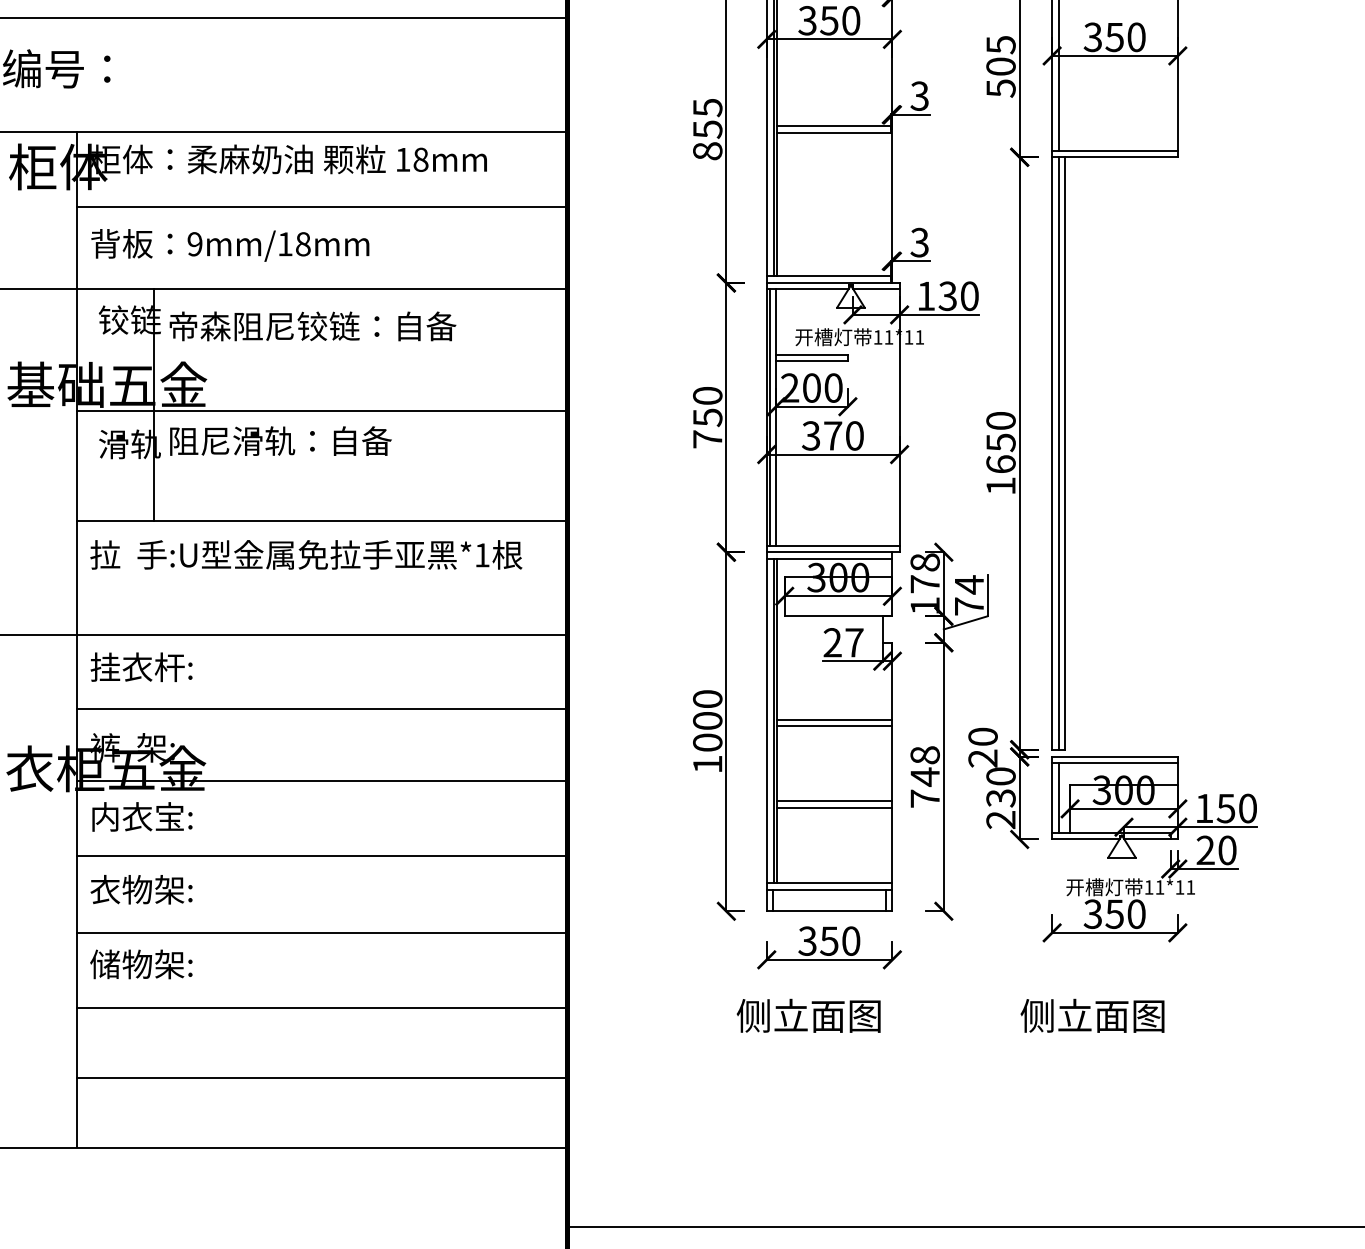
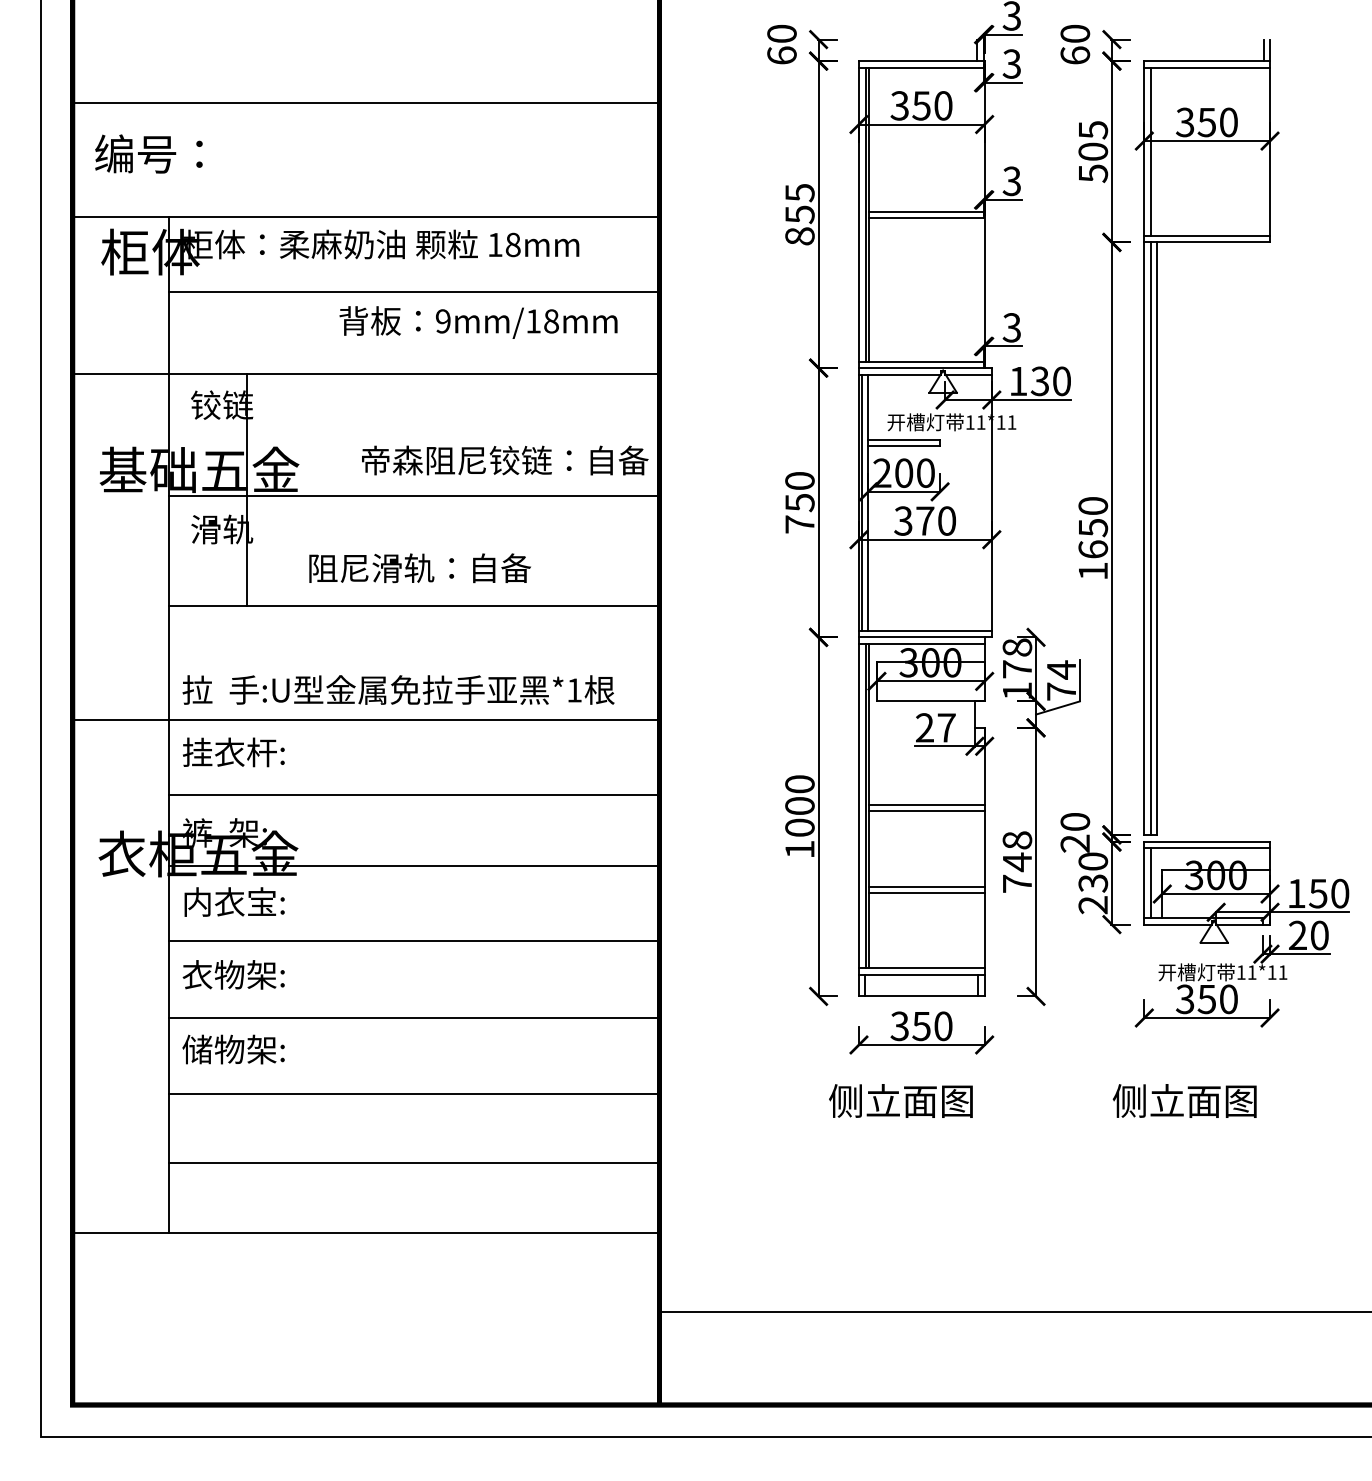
text: (230, 245) -> (478, 322), moved
text: (313, 326) -> (505, 460), moved
text: (280, 441) -> (419, 568), moved
text: (306, 554) -> (398, 689), moved

